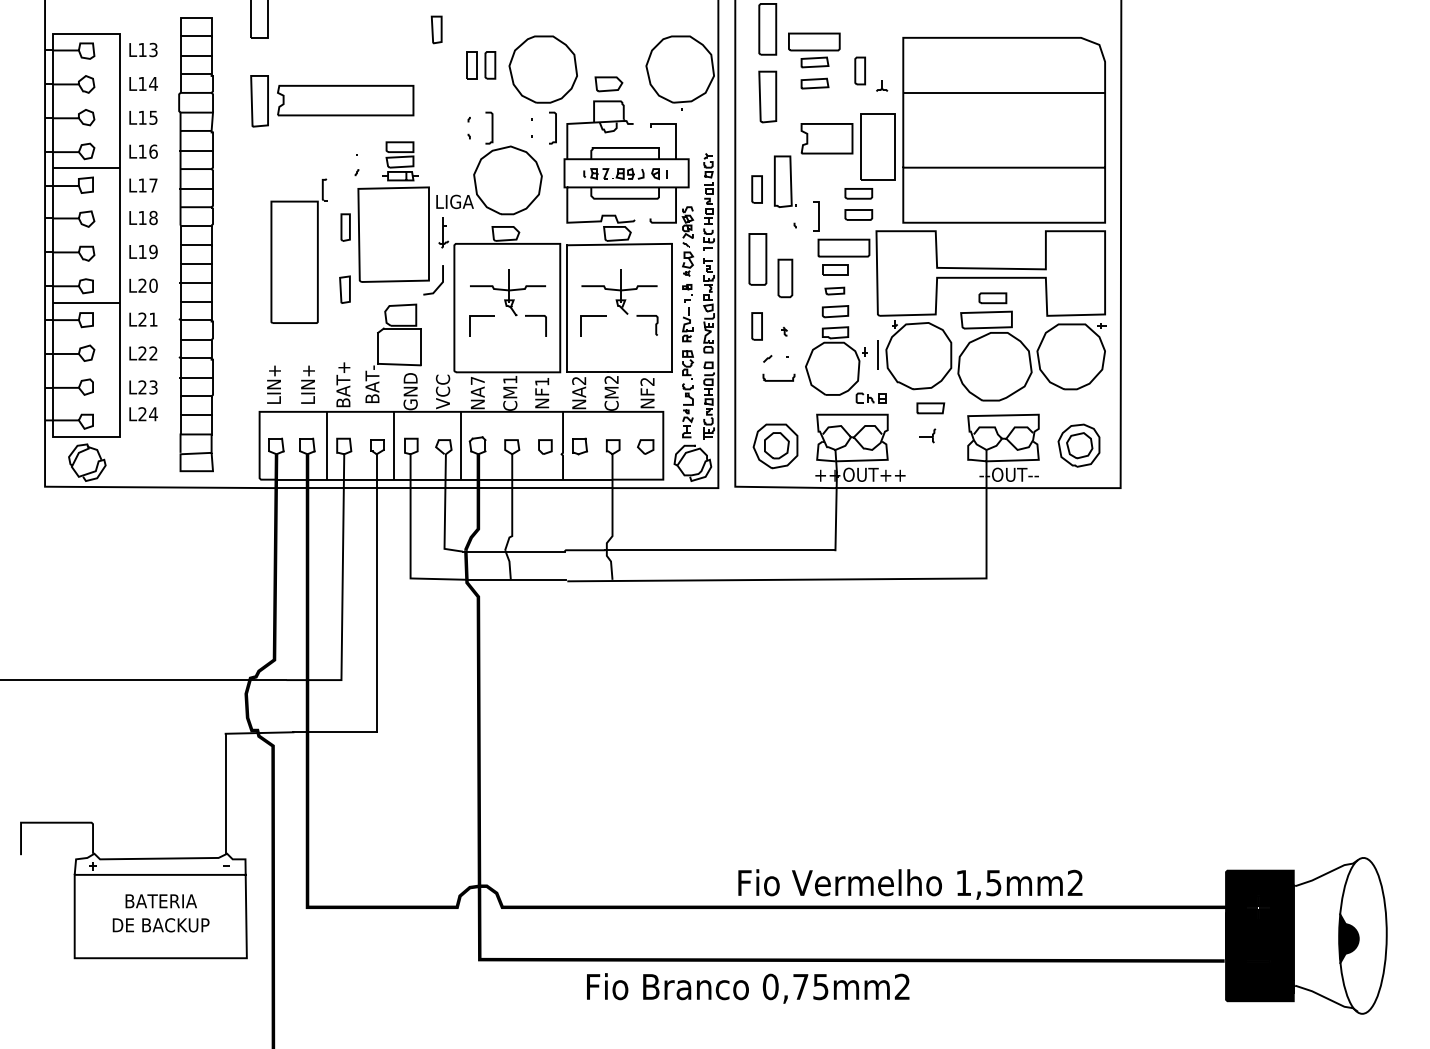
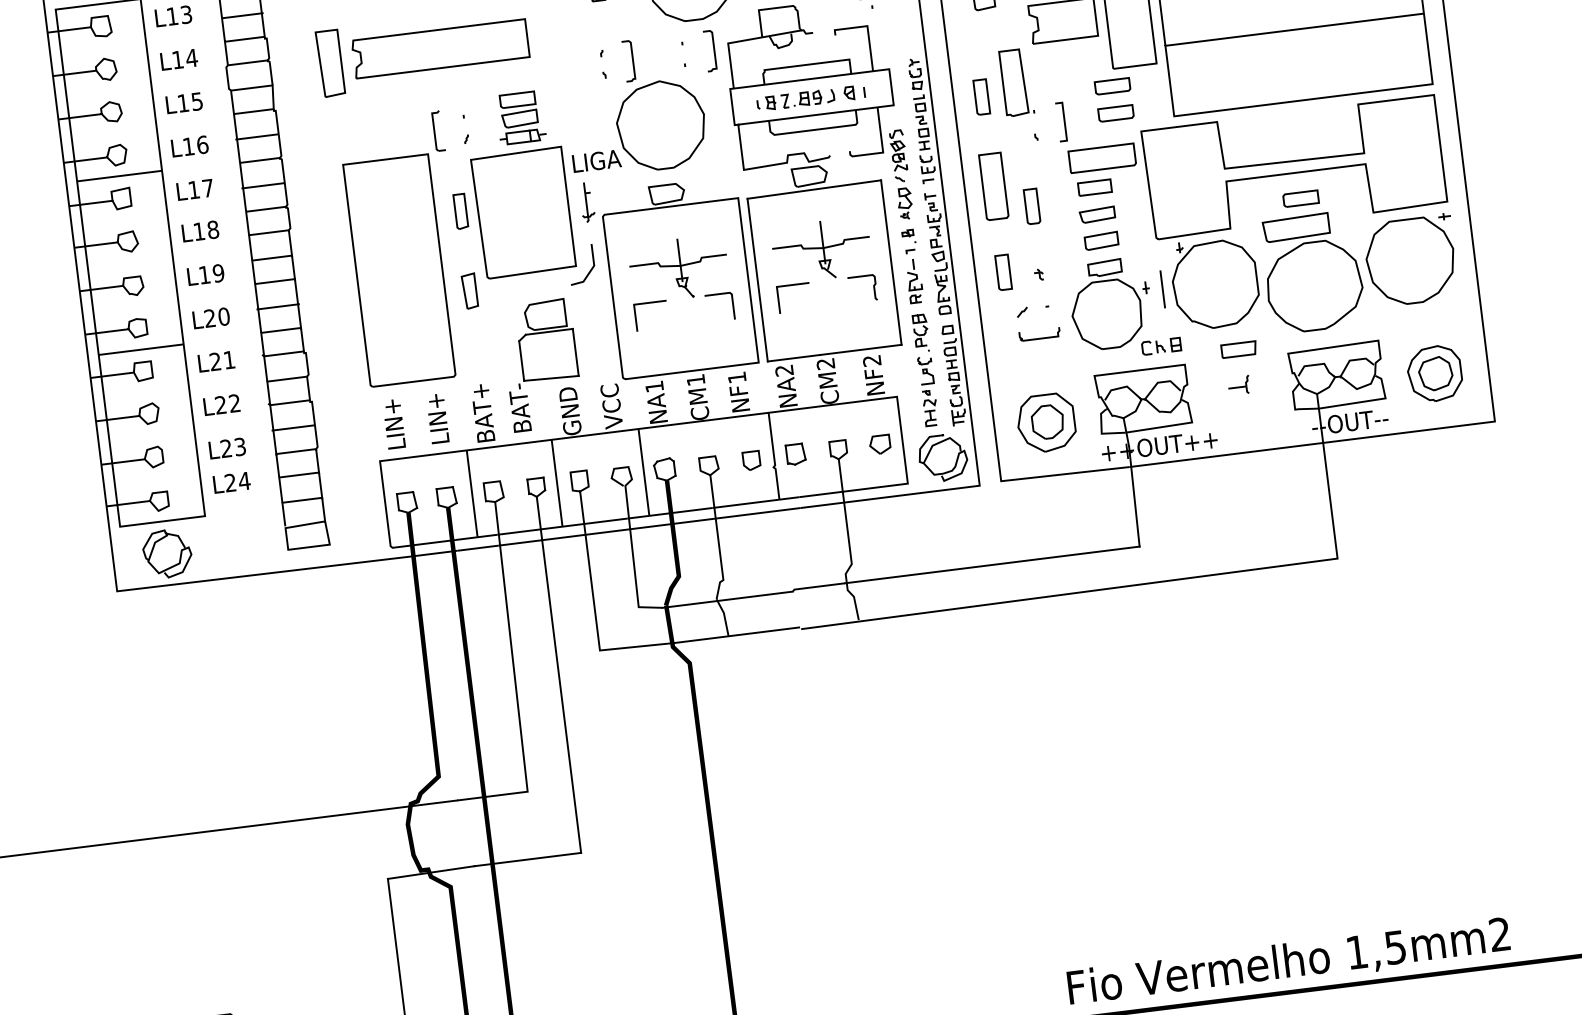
part: (298, 250) -> (404, 248), size x1.43
part: (785, 278) -> (1032, 206), size x0.71
part: (834, 290) -> (1096, 214), size x1.43
text: (477, 380) -> (654, 386), NA7 -> NA1

